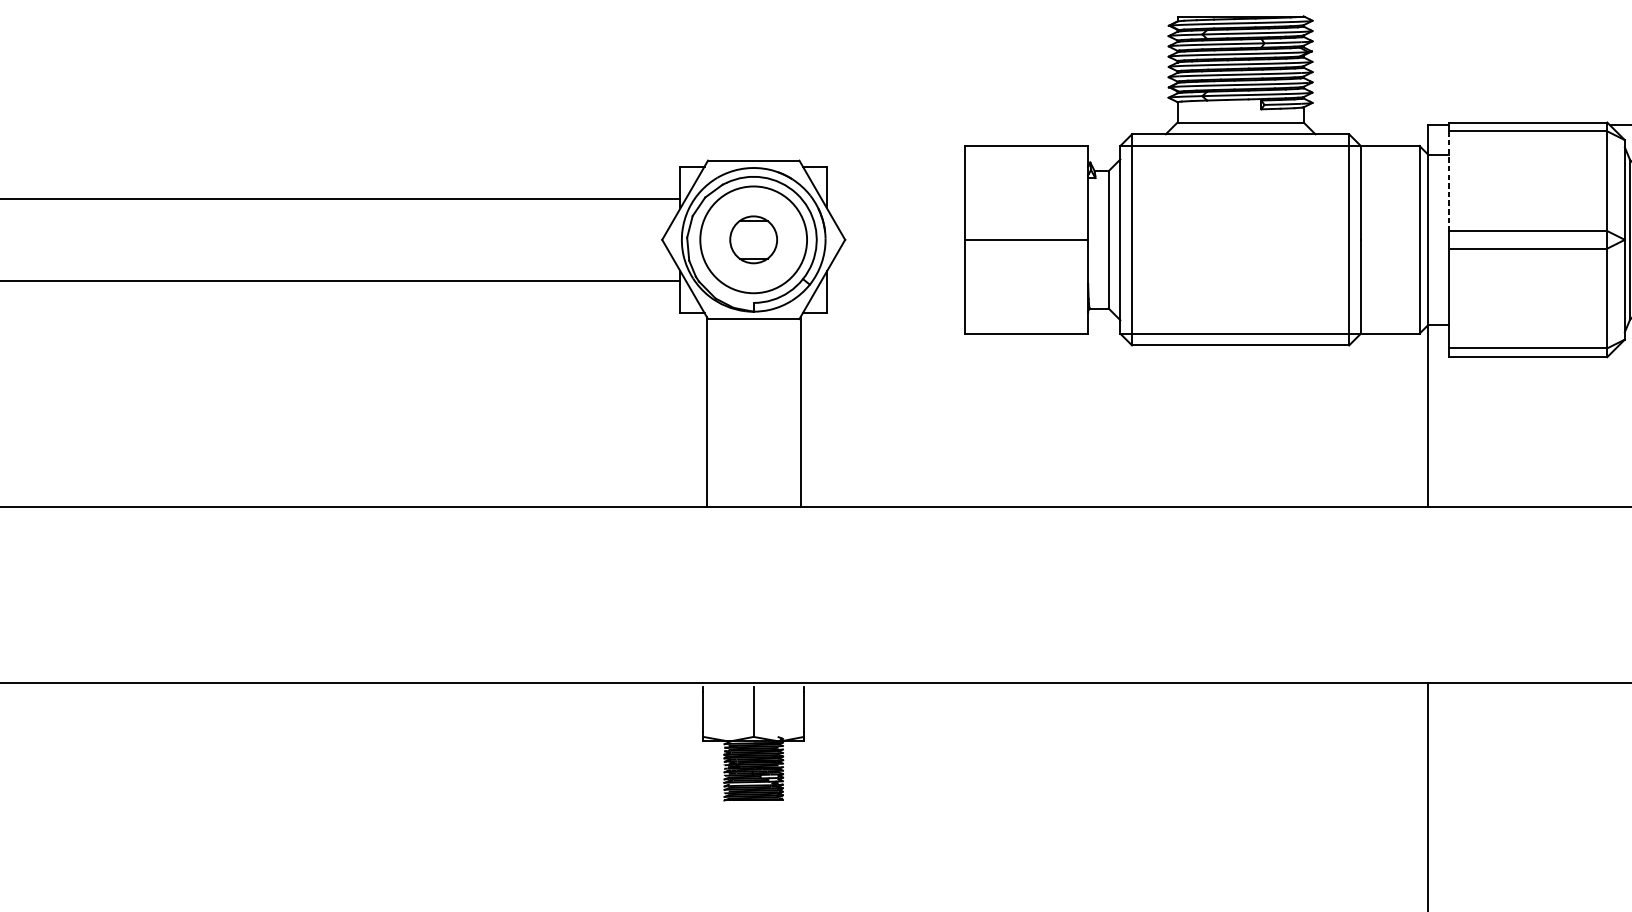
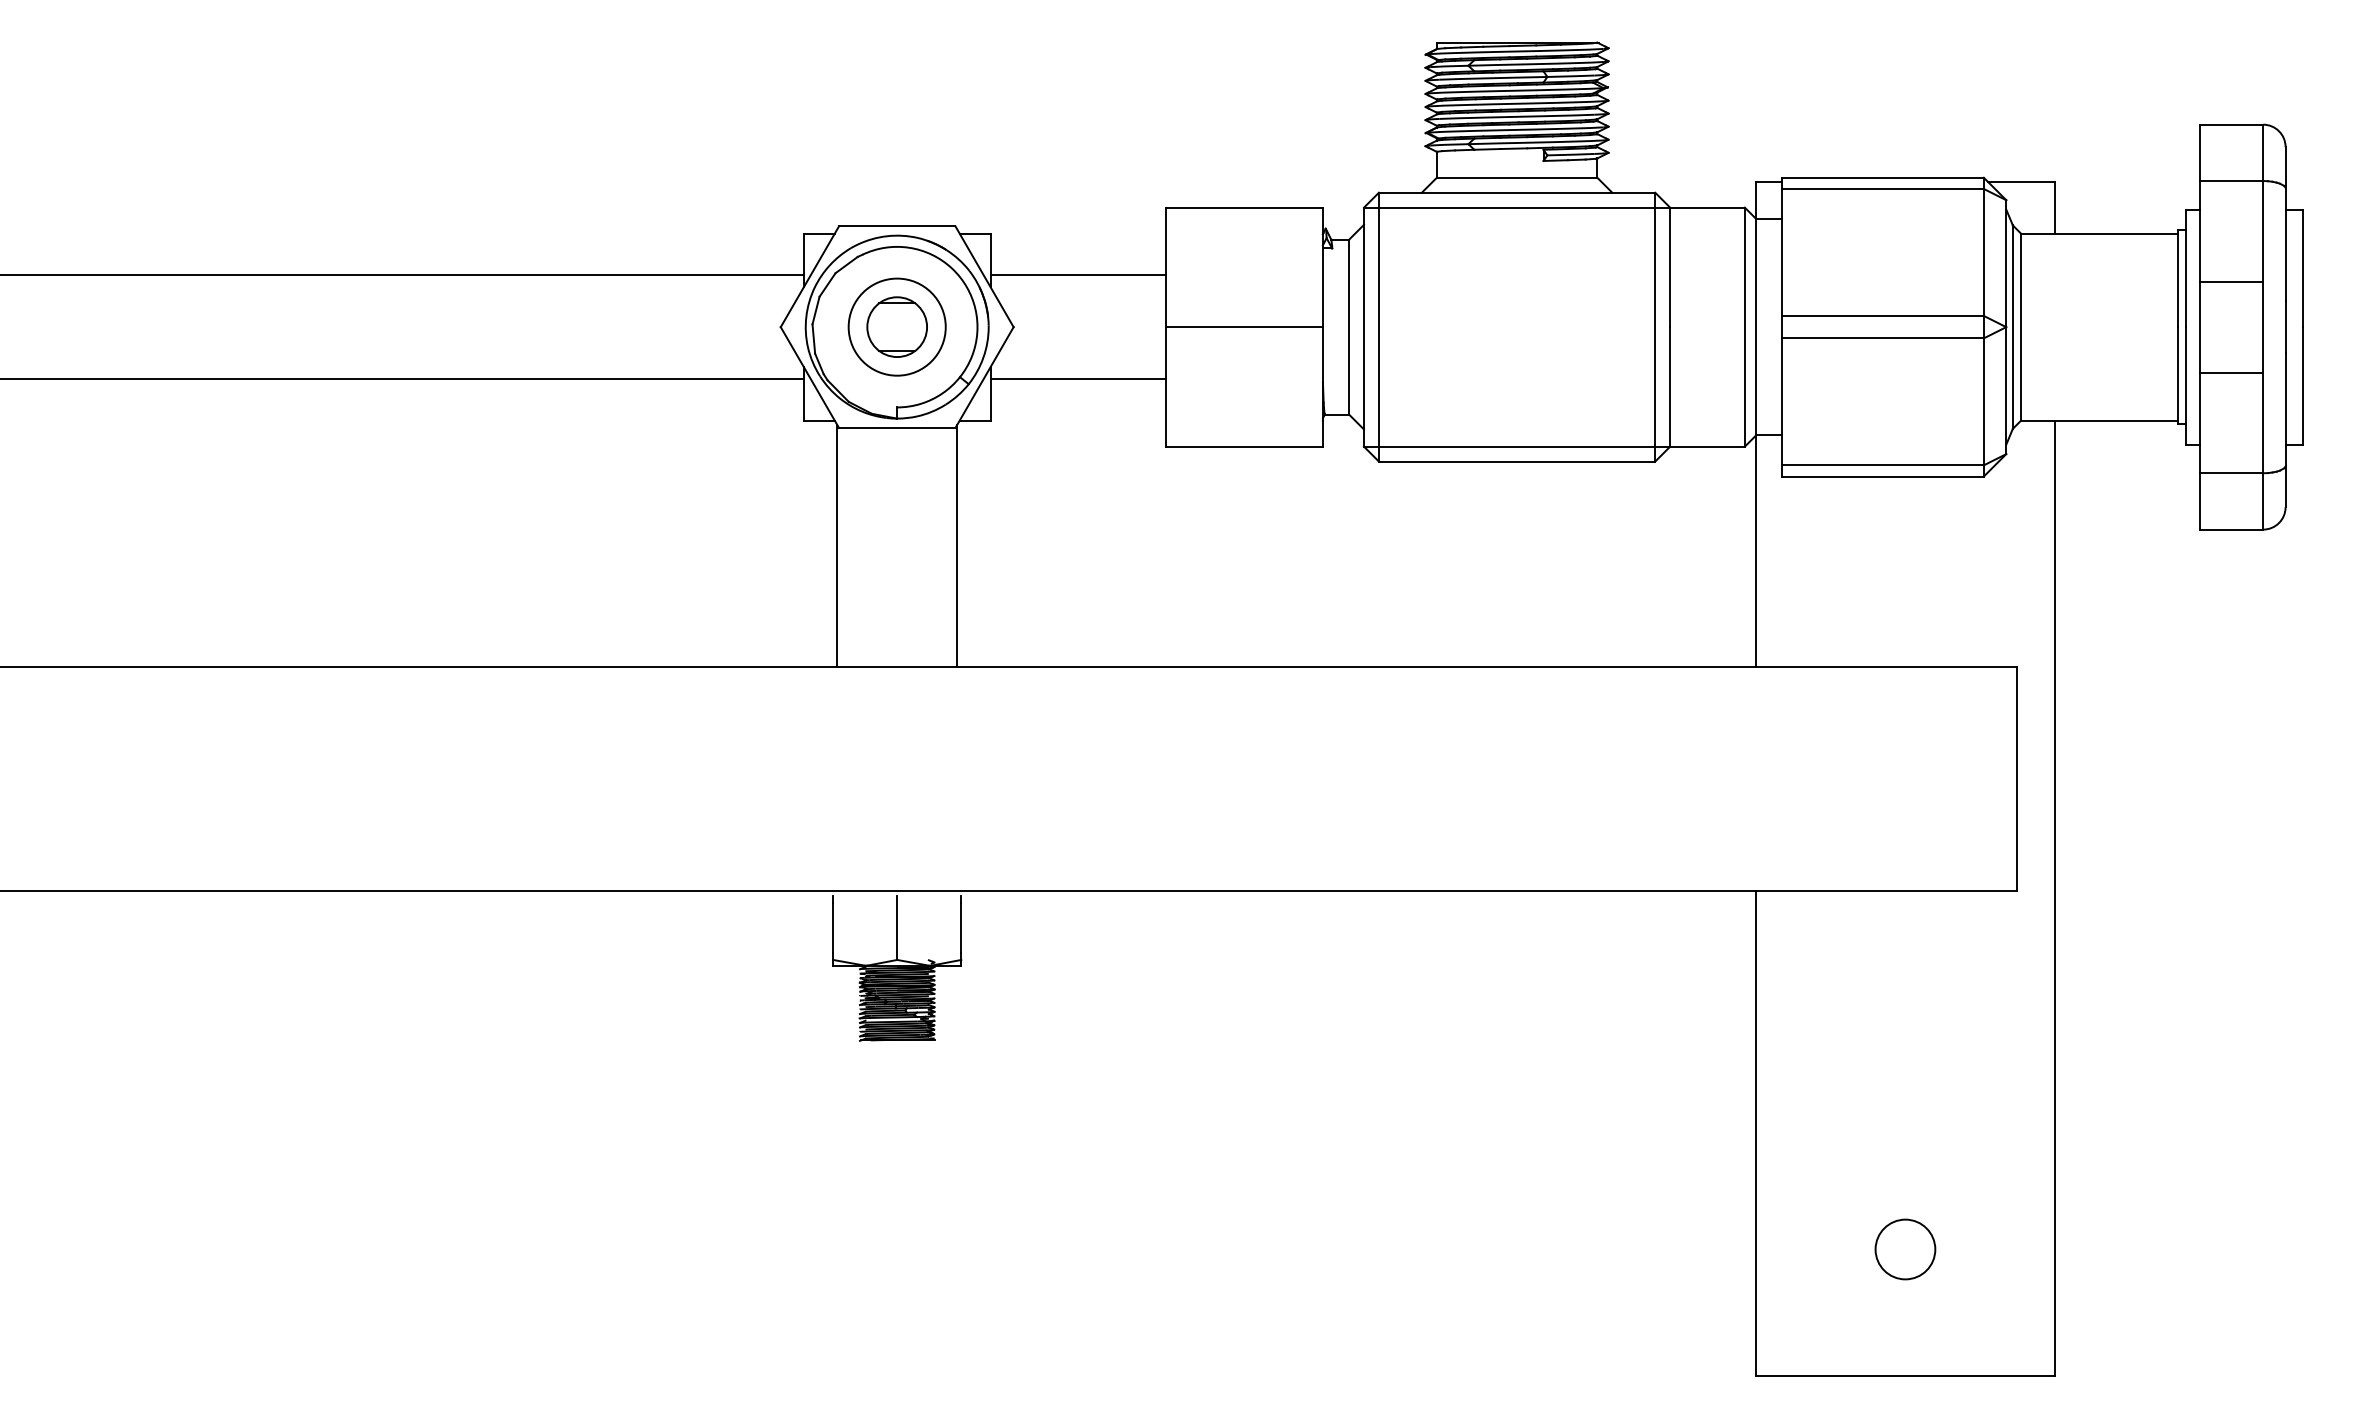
line: (1449, 181) -> (1782, 252), dashed -> solid
line: (896, 198) -> (1078, 274), added
circle: (753, 239) -> (896, 326), size x0.71
line: (896, 280) -> (1078, 379), added

